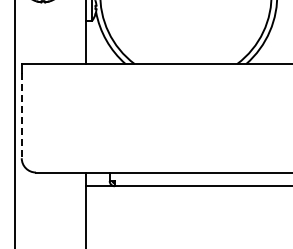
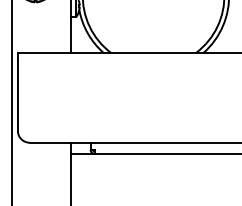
line: (21, 115) -> (17, 95), dashed -> solid

